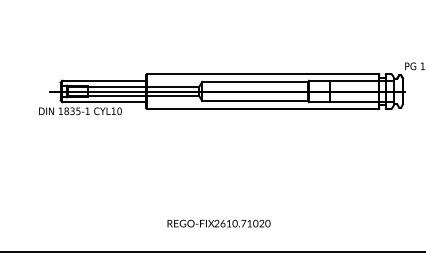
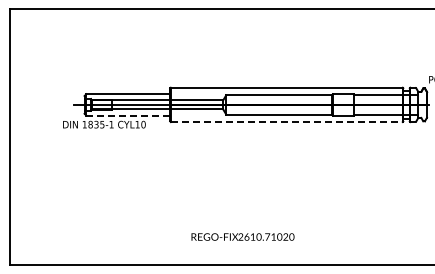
line: (104, 102) -> (128, 115), solid -> dashed
line: (262, 109) -> (286, 122), solid -> dashed

